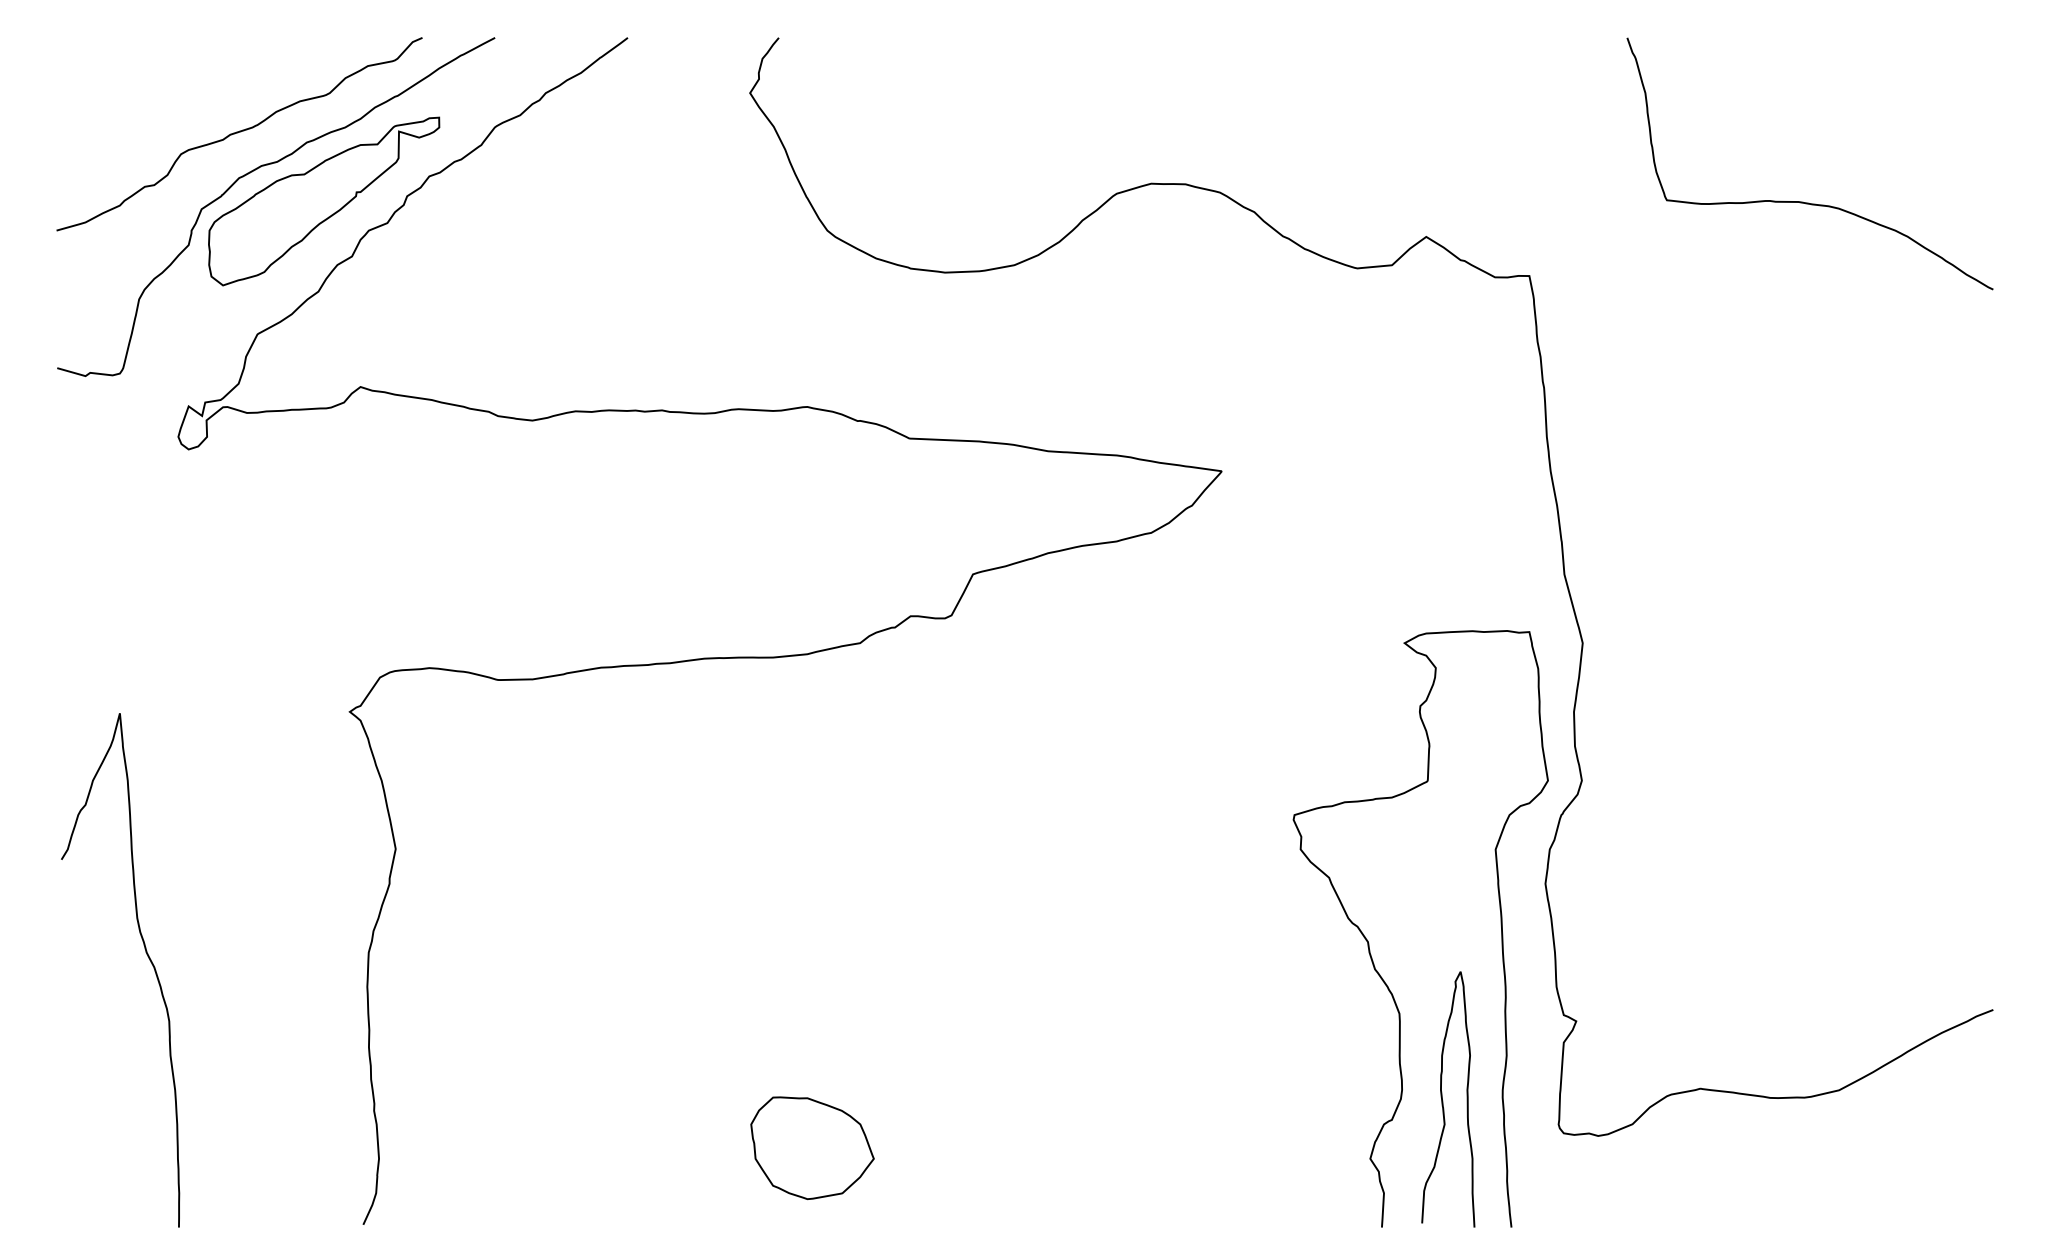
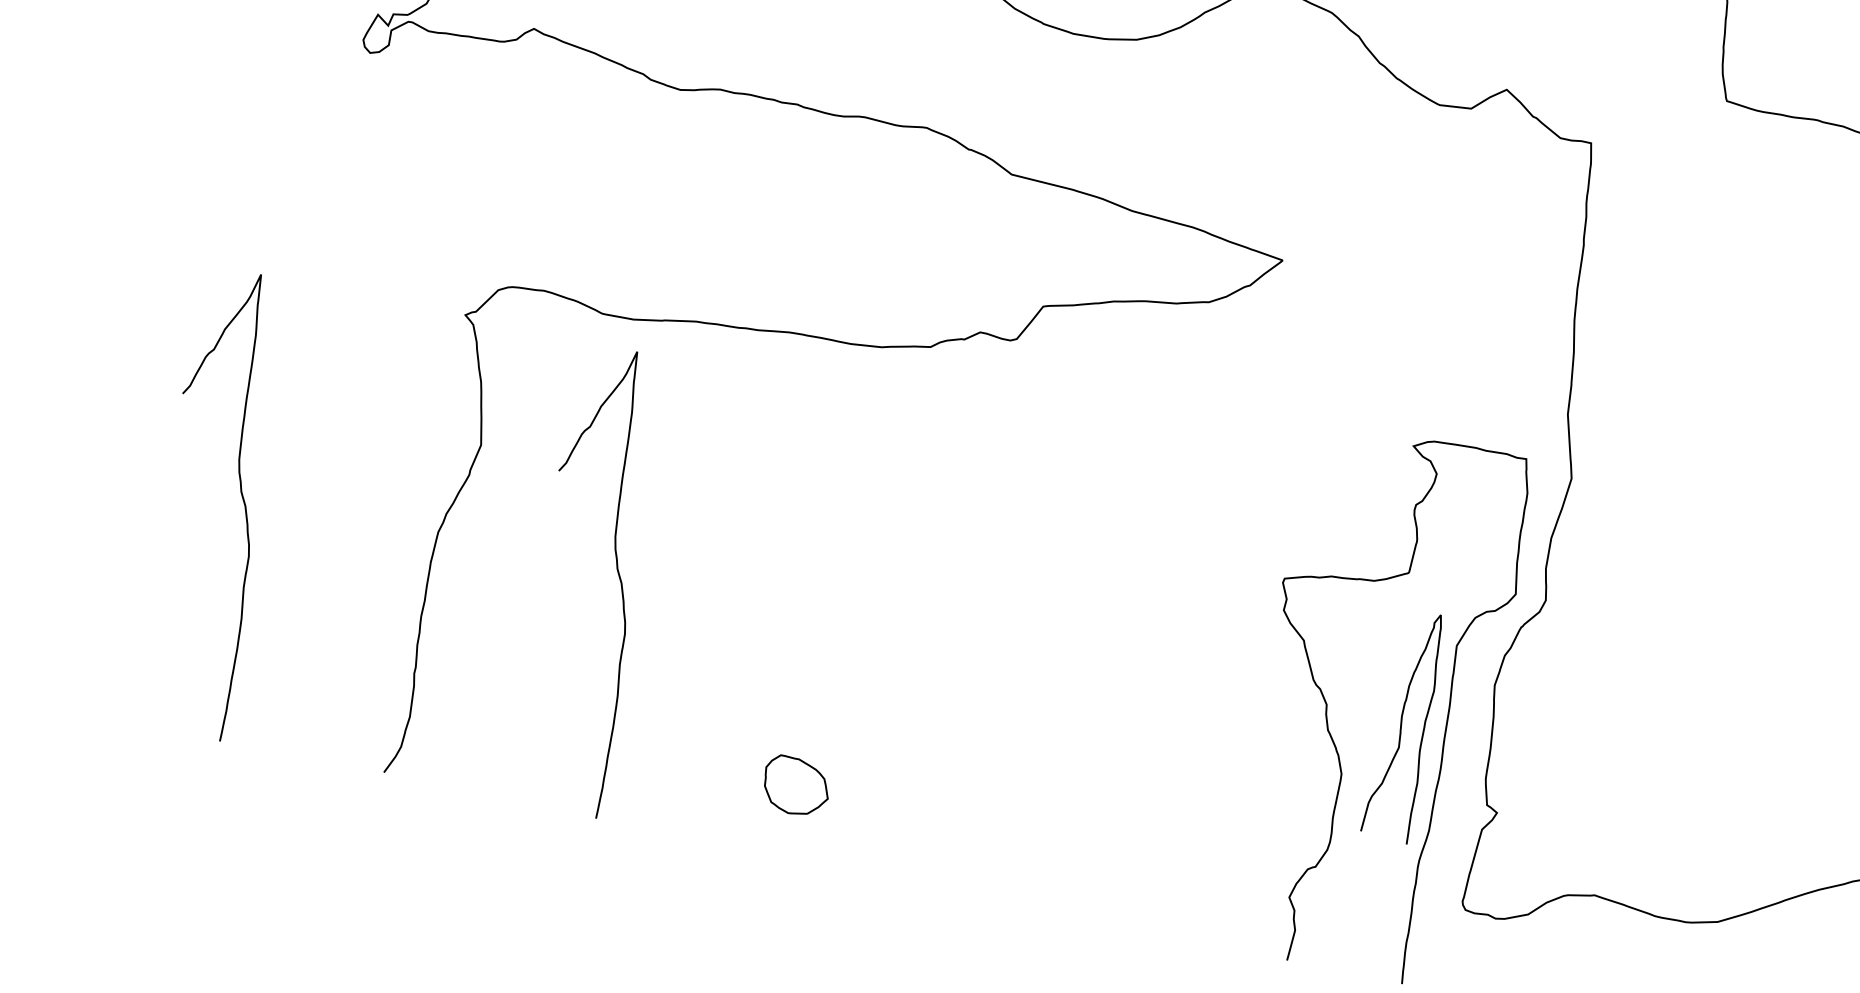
curve: (571, 956) -> (617, 572), added
curve: (1443, 1100) -> (1402, 726), moved
part: (812, 1148) -> (796, 786), size x0.6

